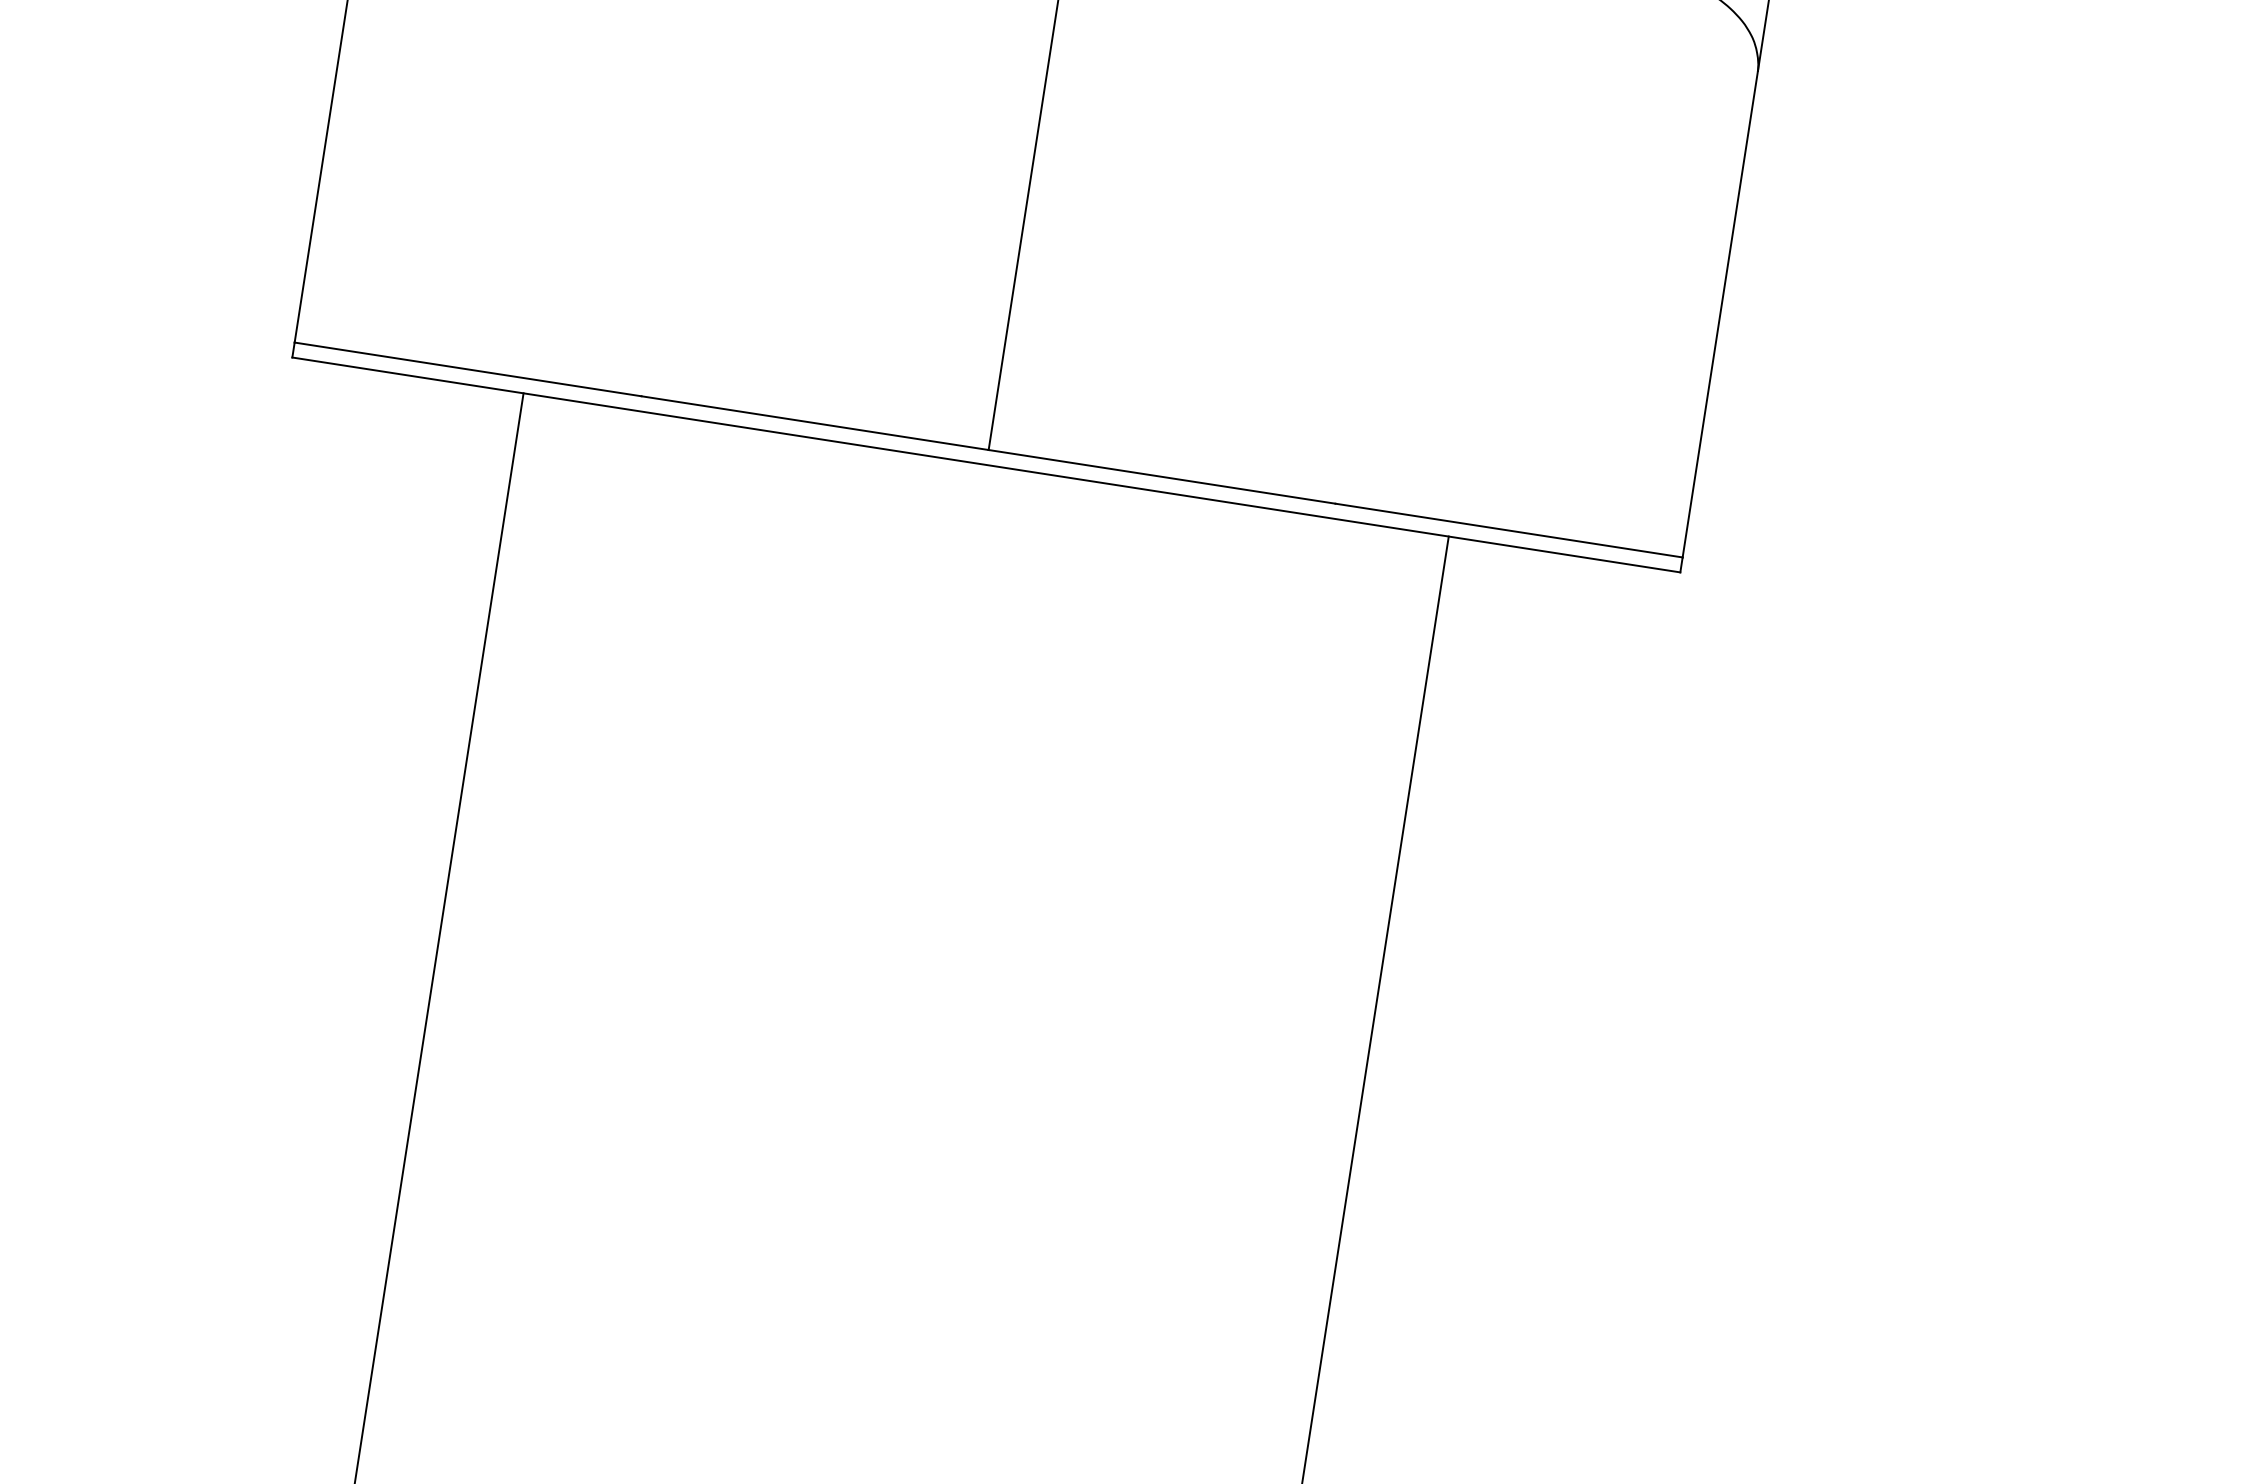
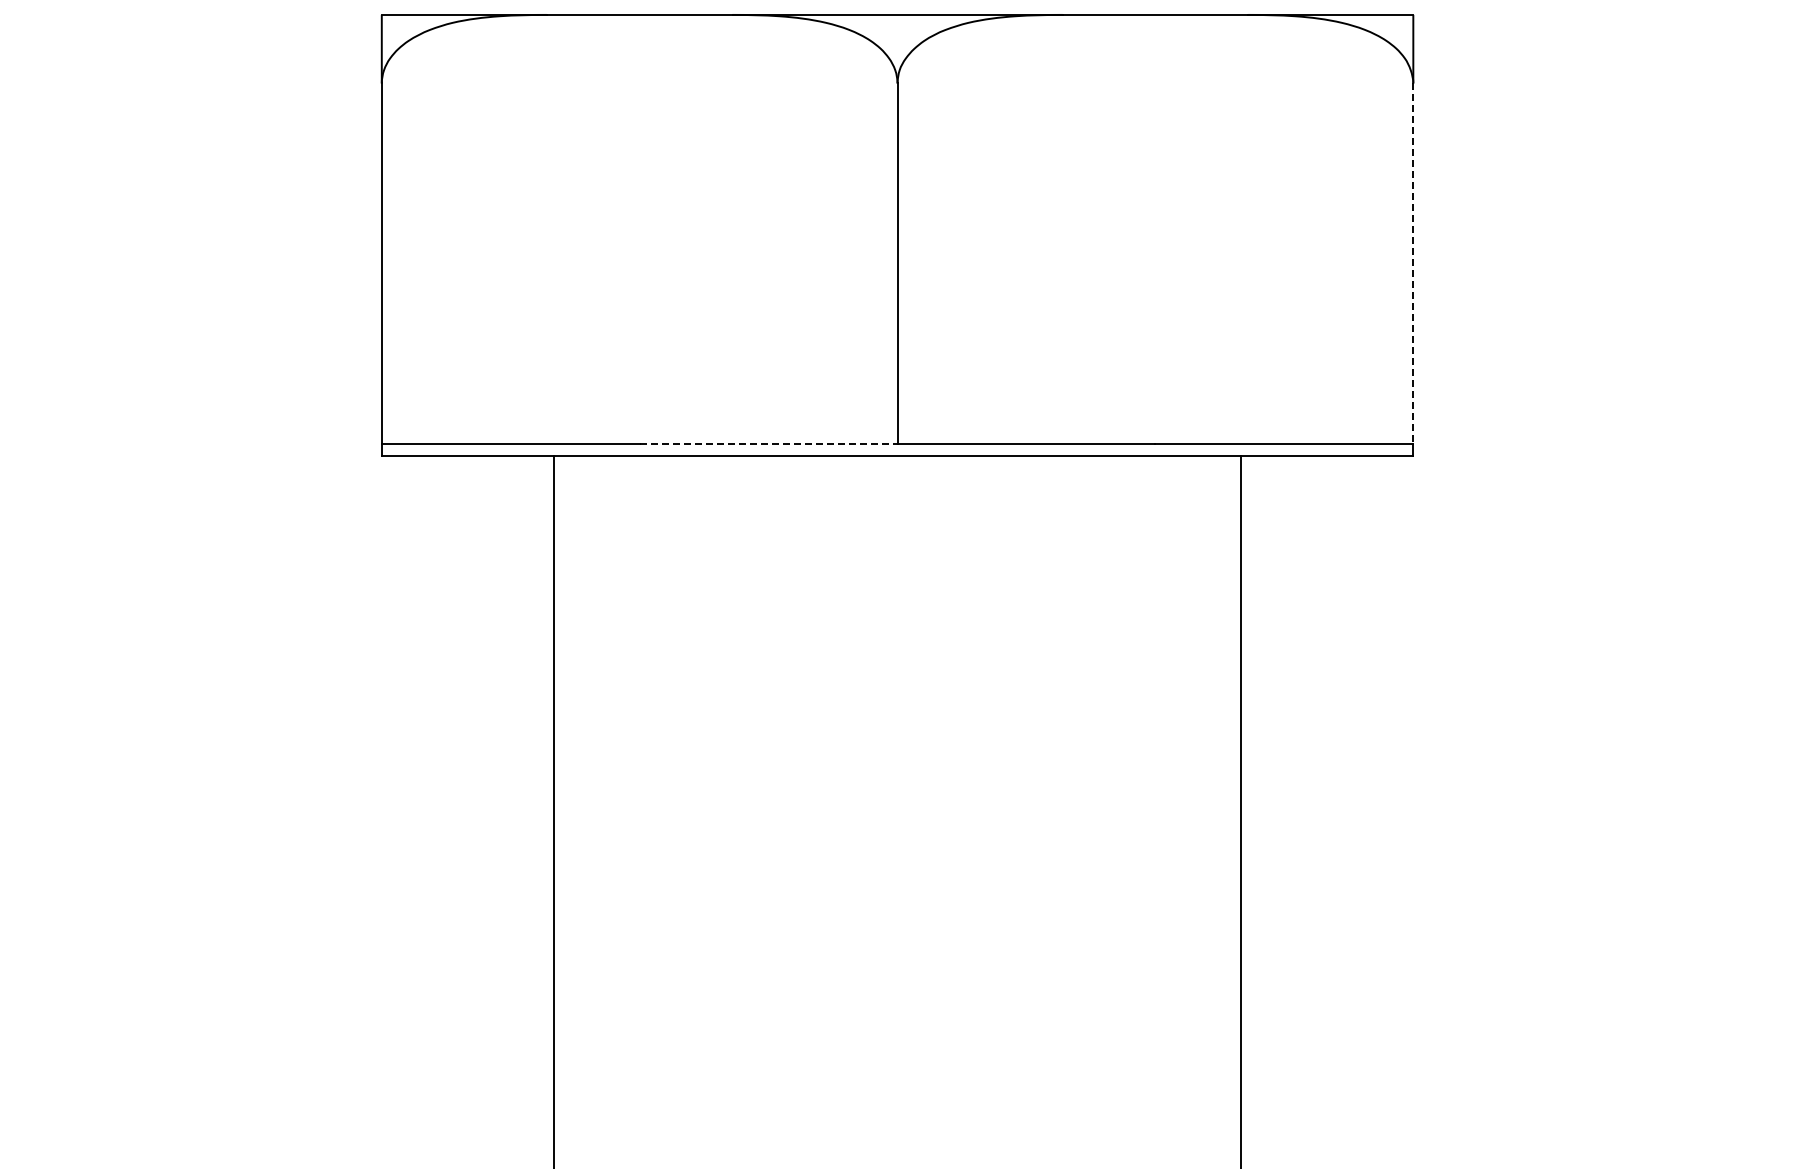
line: (1720, 315) -> (1413, 264), solid -> dashed
line: (816, 423) -> (769, 444), solid -> dashed

